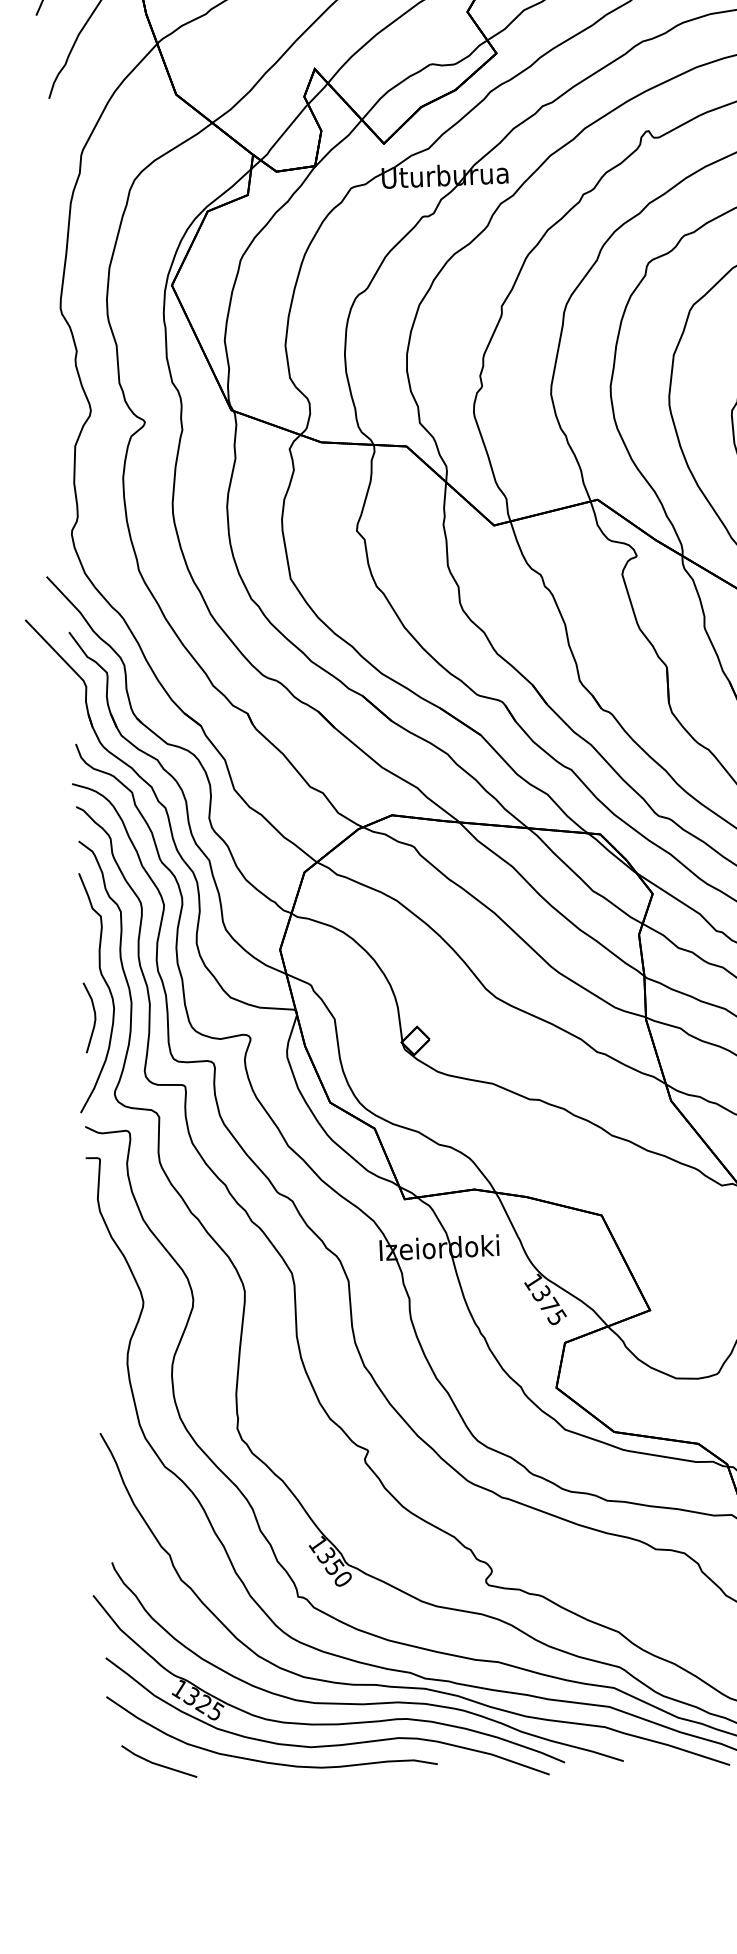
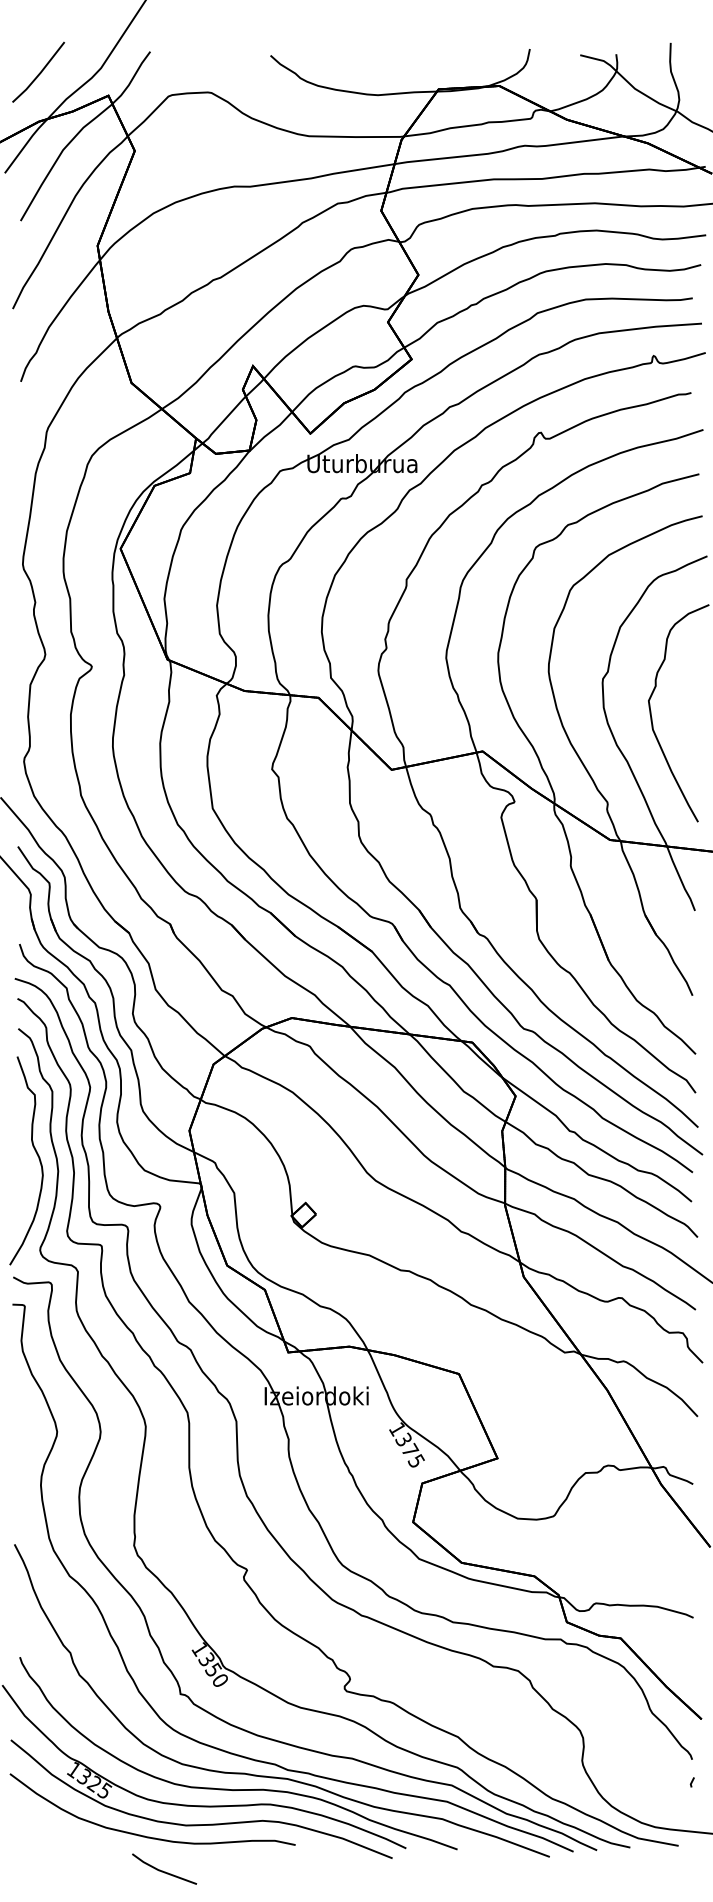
curve: (94, 1017) -> (25, 1182), removed
line: (157, 1763) -> (162, 1870), moved

